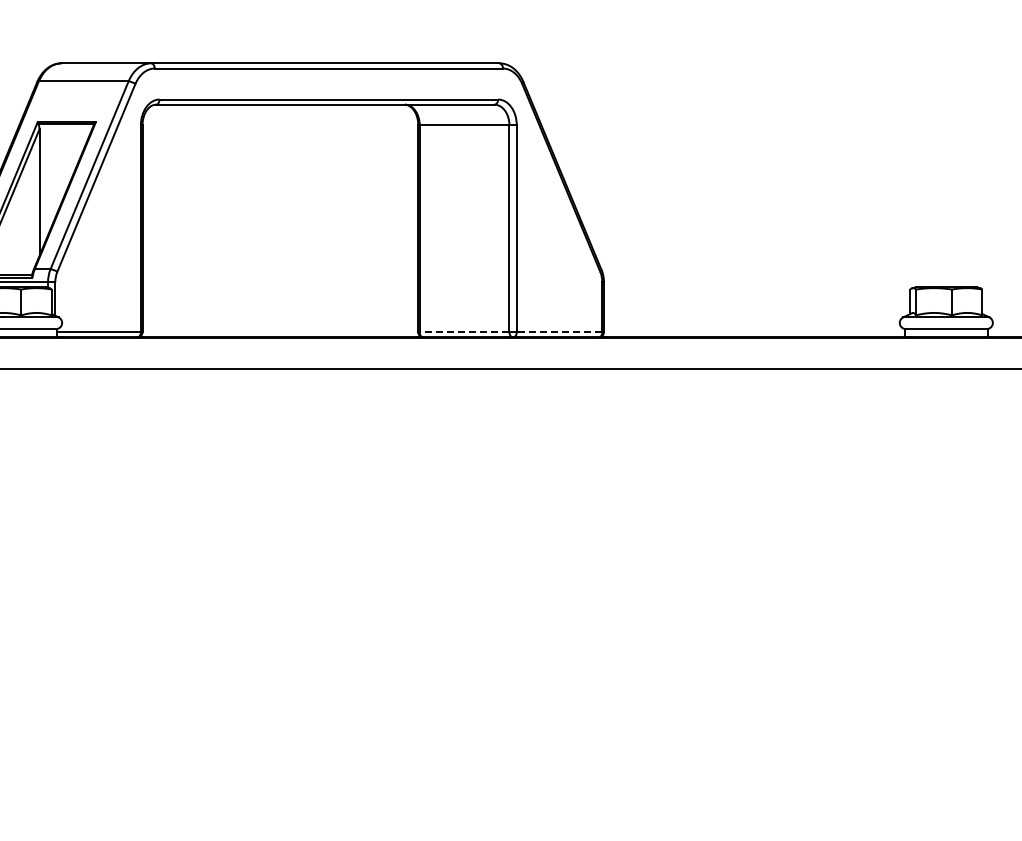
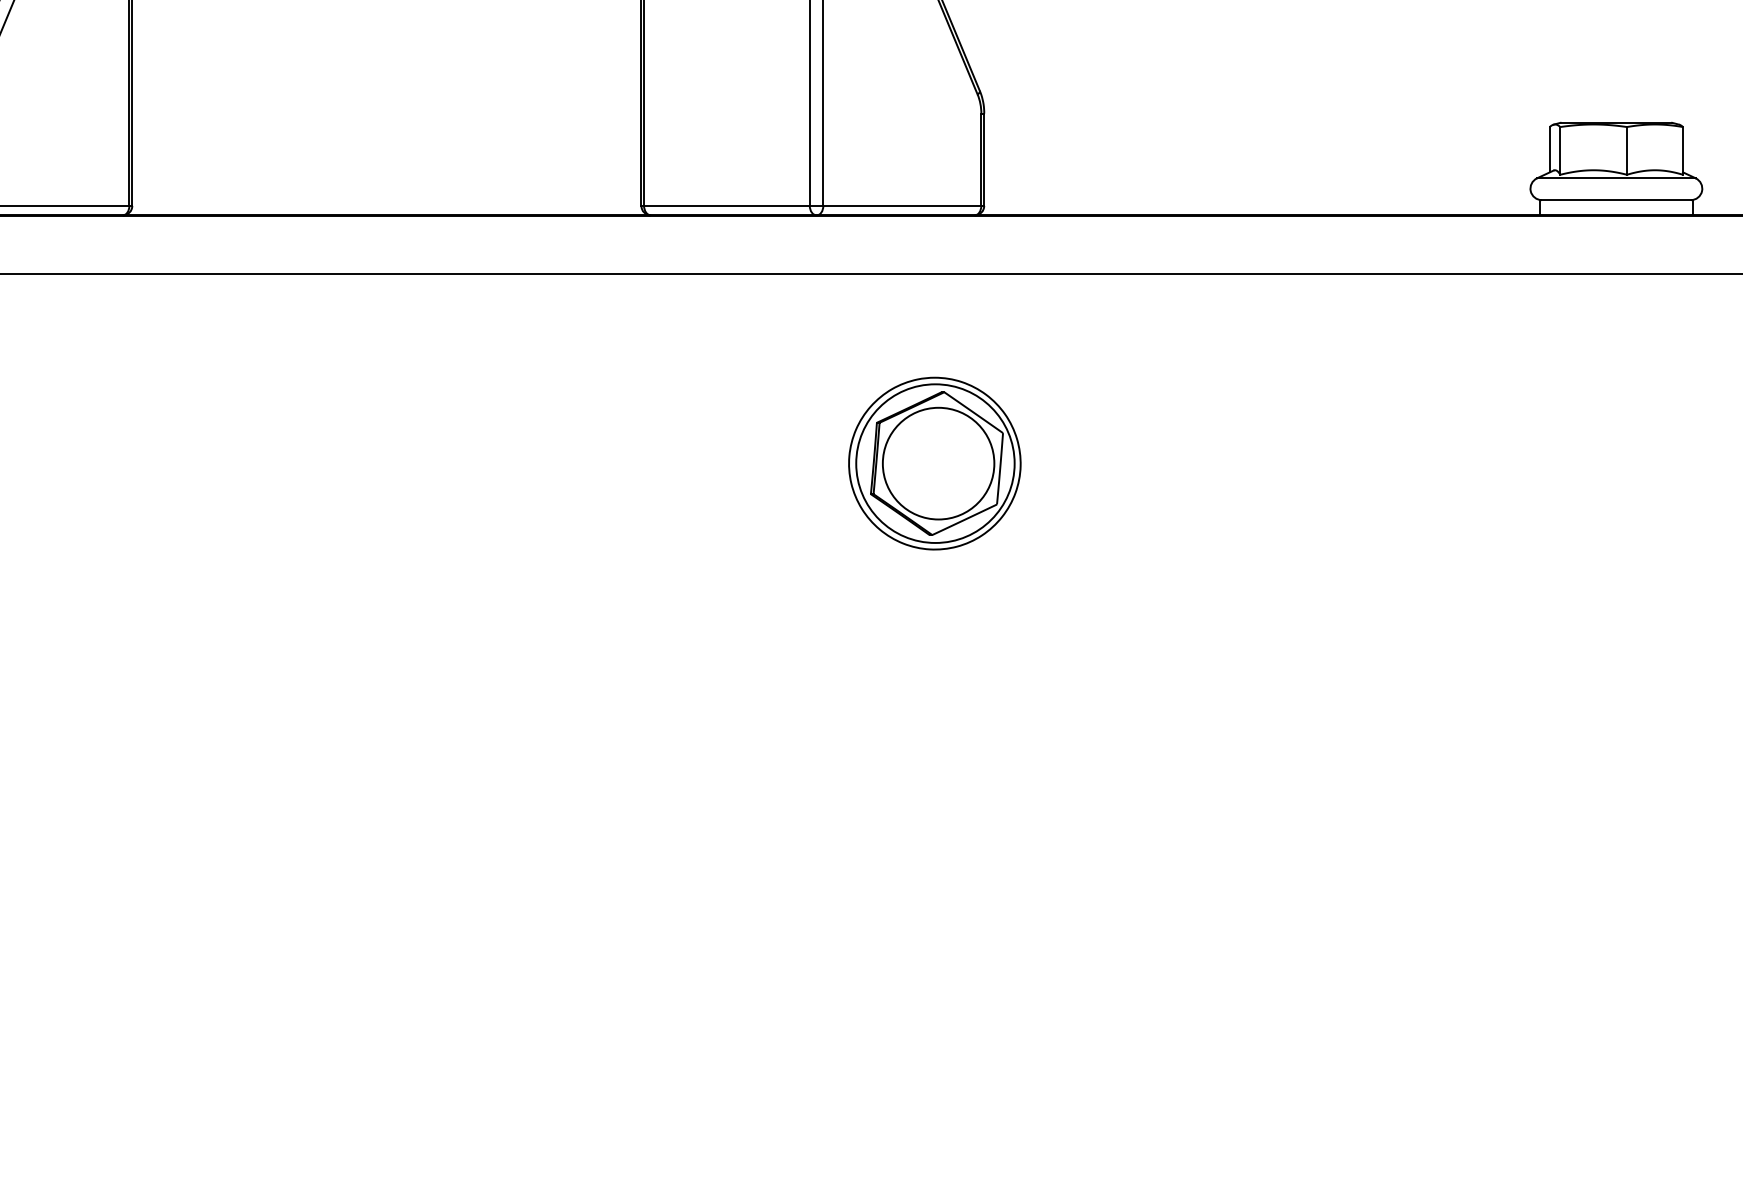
line: (464, 332) -> (726, 206), dashed -> solid
line: (559, 332) -> (902, 206), dashed -> solid
part: (576, 471) -> (933, 463), added

